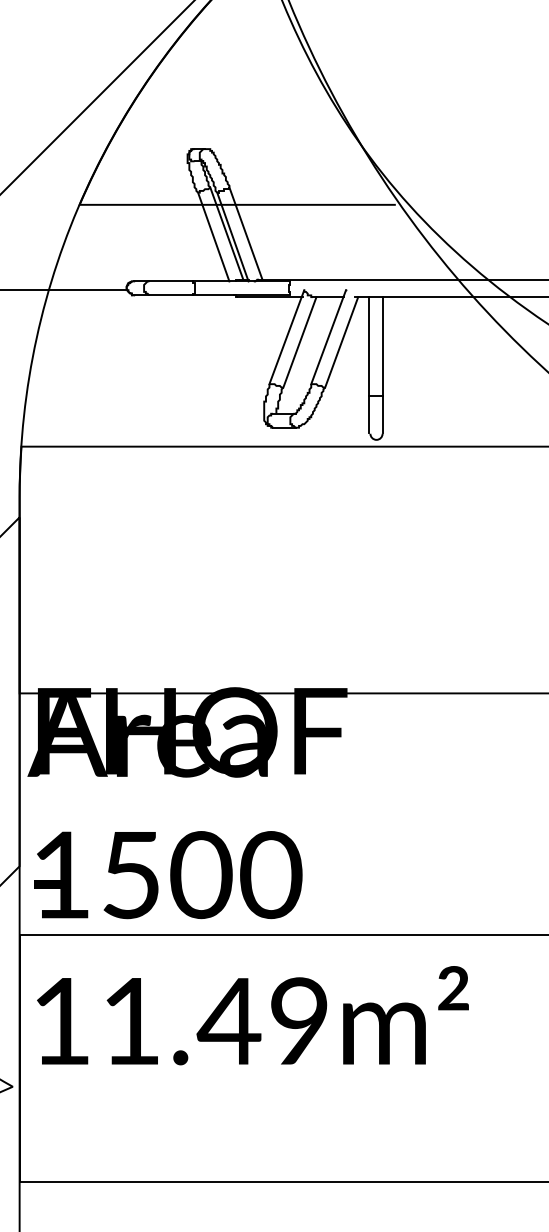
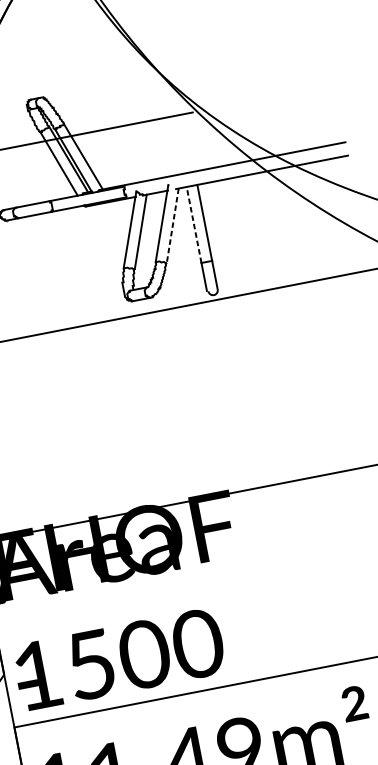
line: (341, 342) -> (172, 225), solid -> dashed
line: (368, 346) -> (193, 224), solid -> dashed

